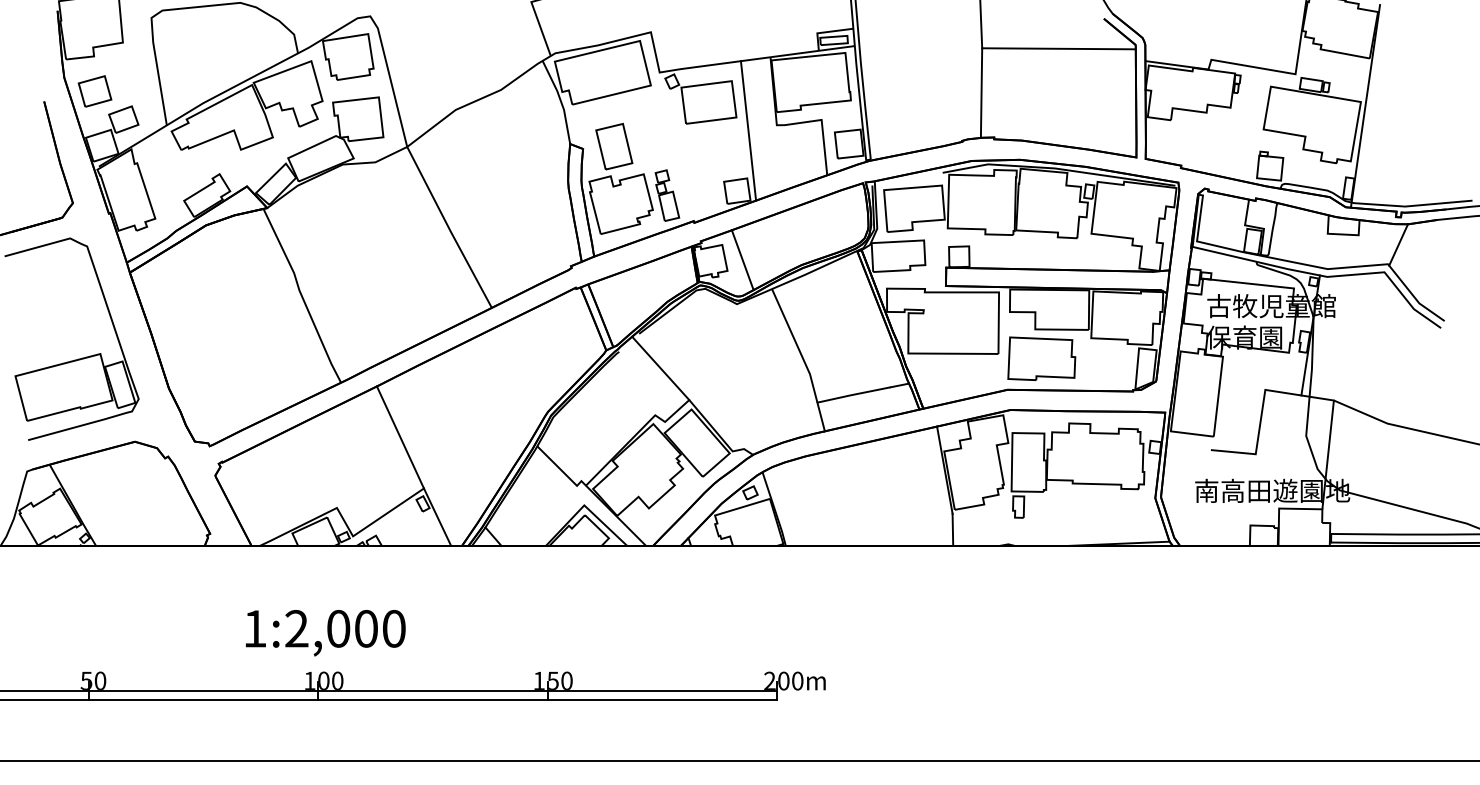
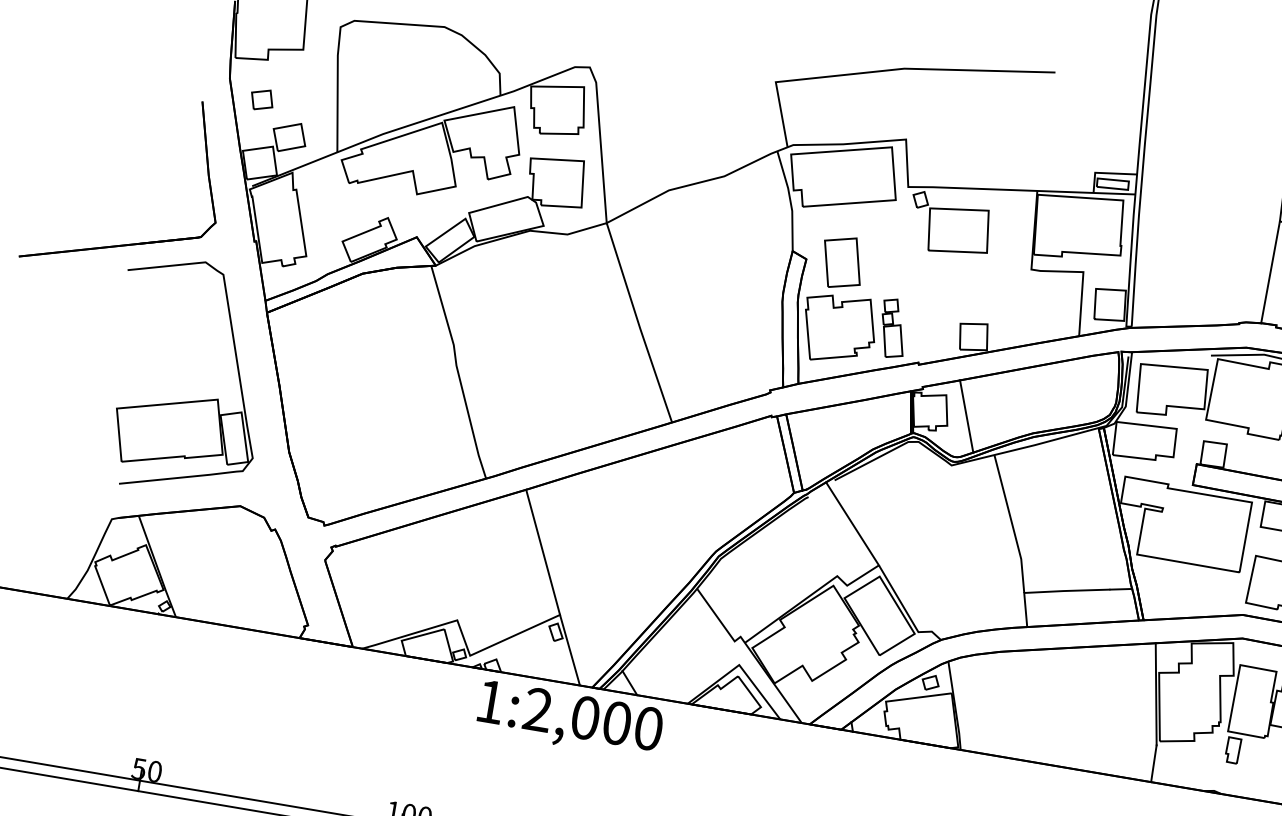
part: (94, 91) -> (261, 99), size x0.6
line: (748, 130) -> (998, 270), removed
text: (325, 633) -> (569, 720), moved

